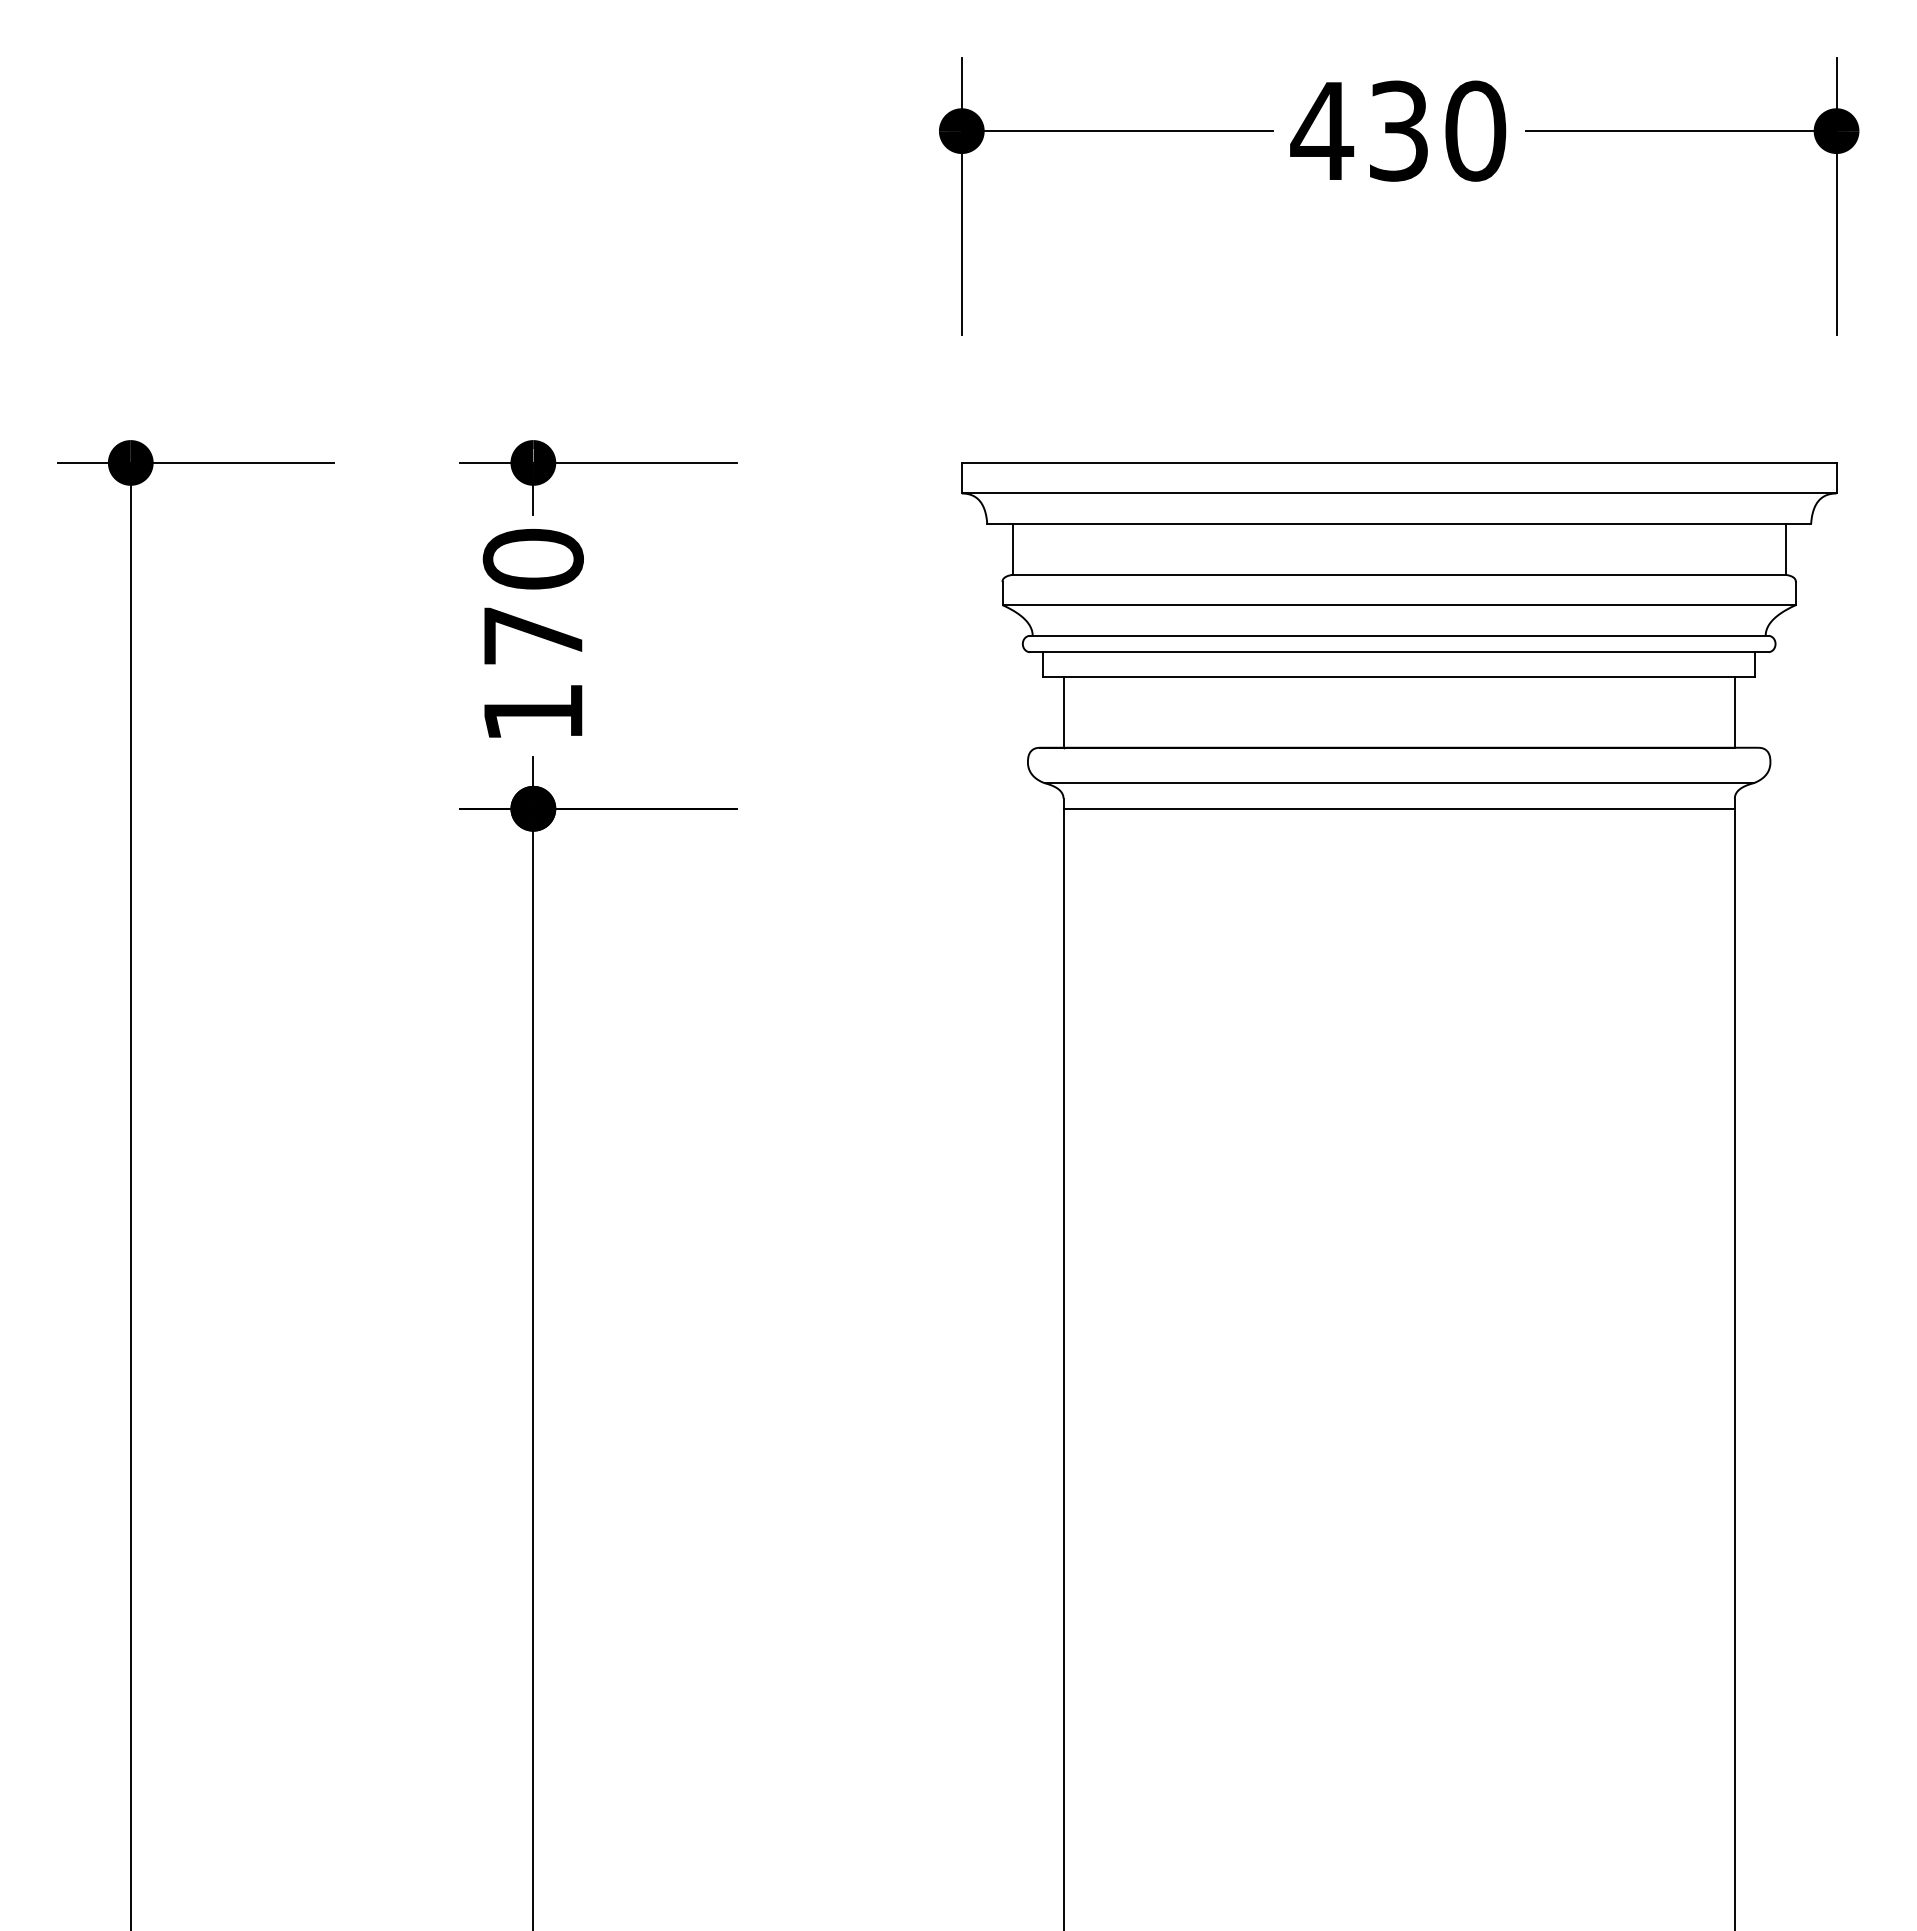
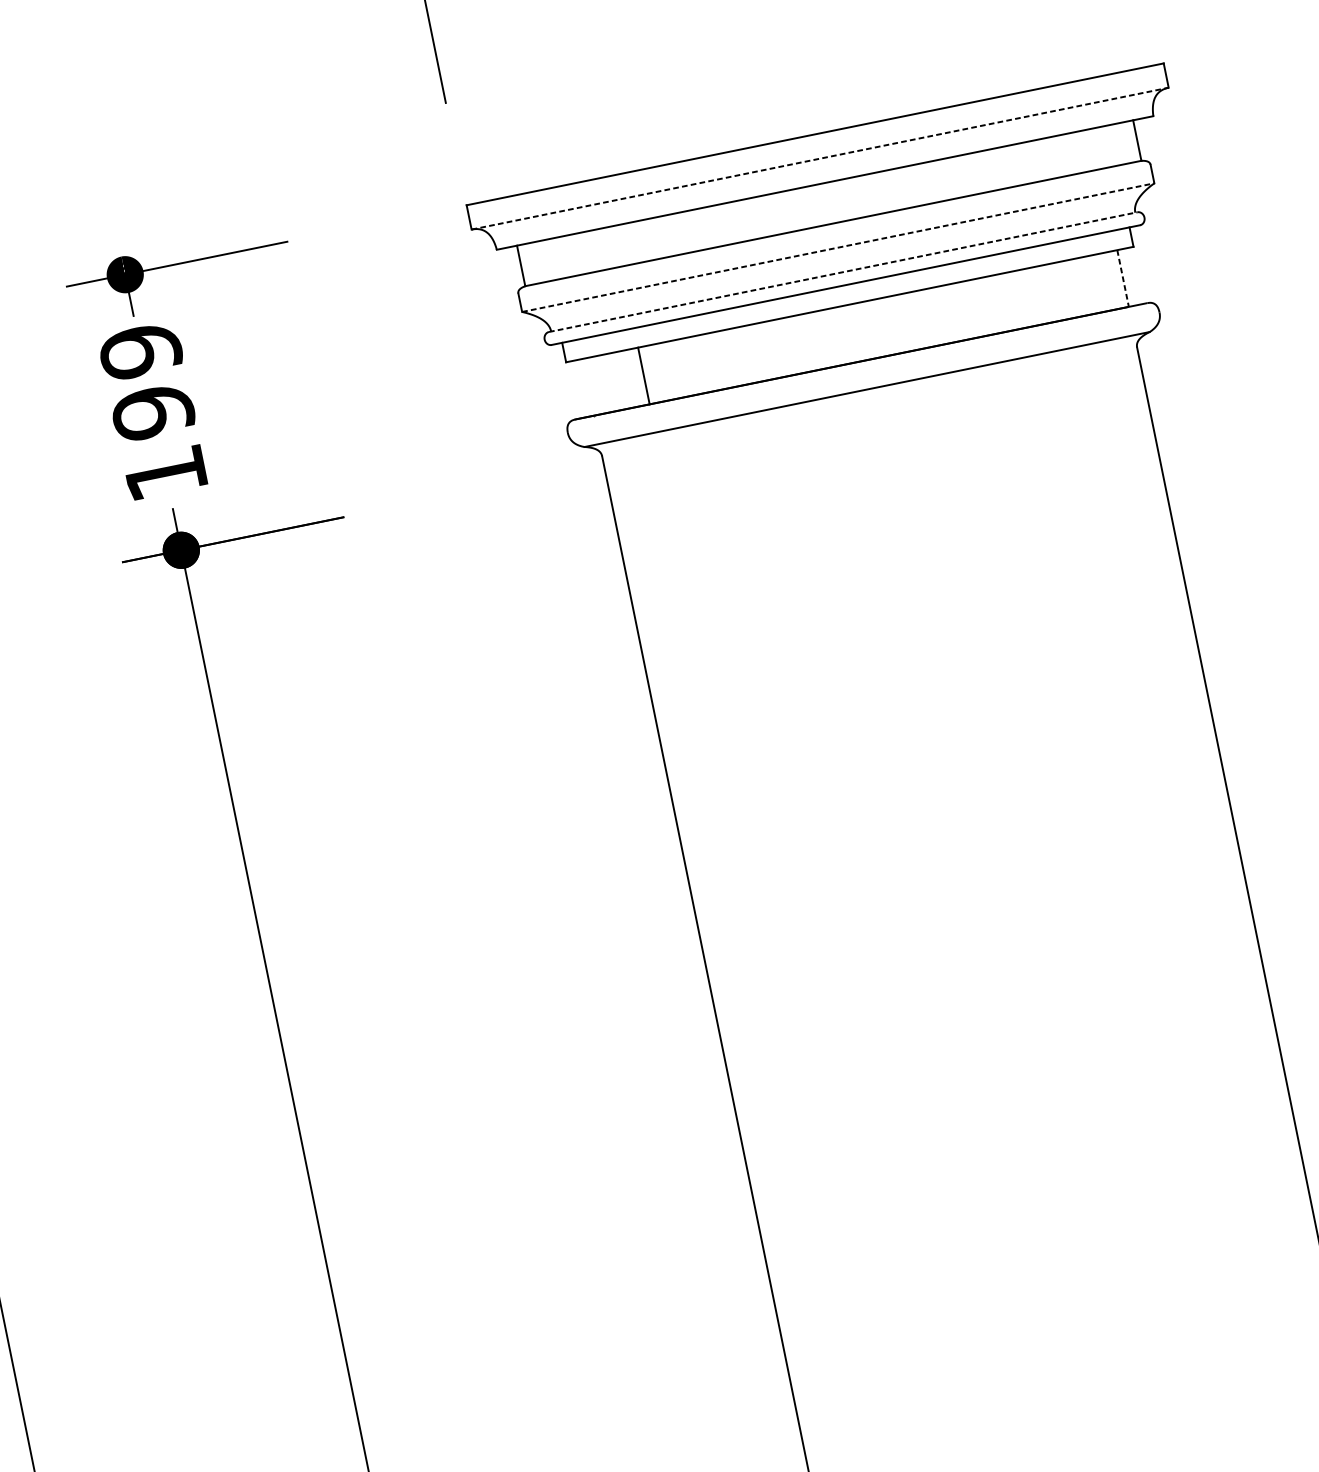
line: (1399, 493) -> (820, 158), solid -> dashed
text: (532, 597) -> (146, 382), 170 -> 199
line: (1399, 605) -> (838, 247), solid -> dashed
line: (1399, 635) -> (843, 271), solid -> dashed
line: (1063, 711) -> (643, 375), moved
line: (1734, 712) -> (1122, 278), solid -> dashed
line: (1398, 808) -> (870, 409), removed

